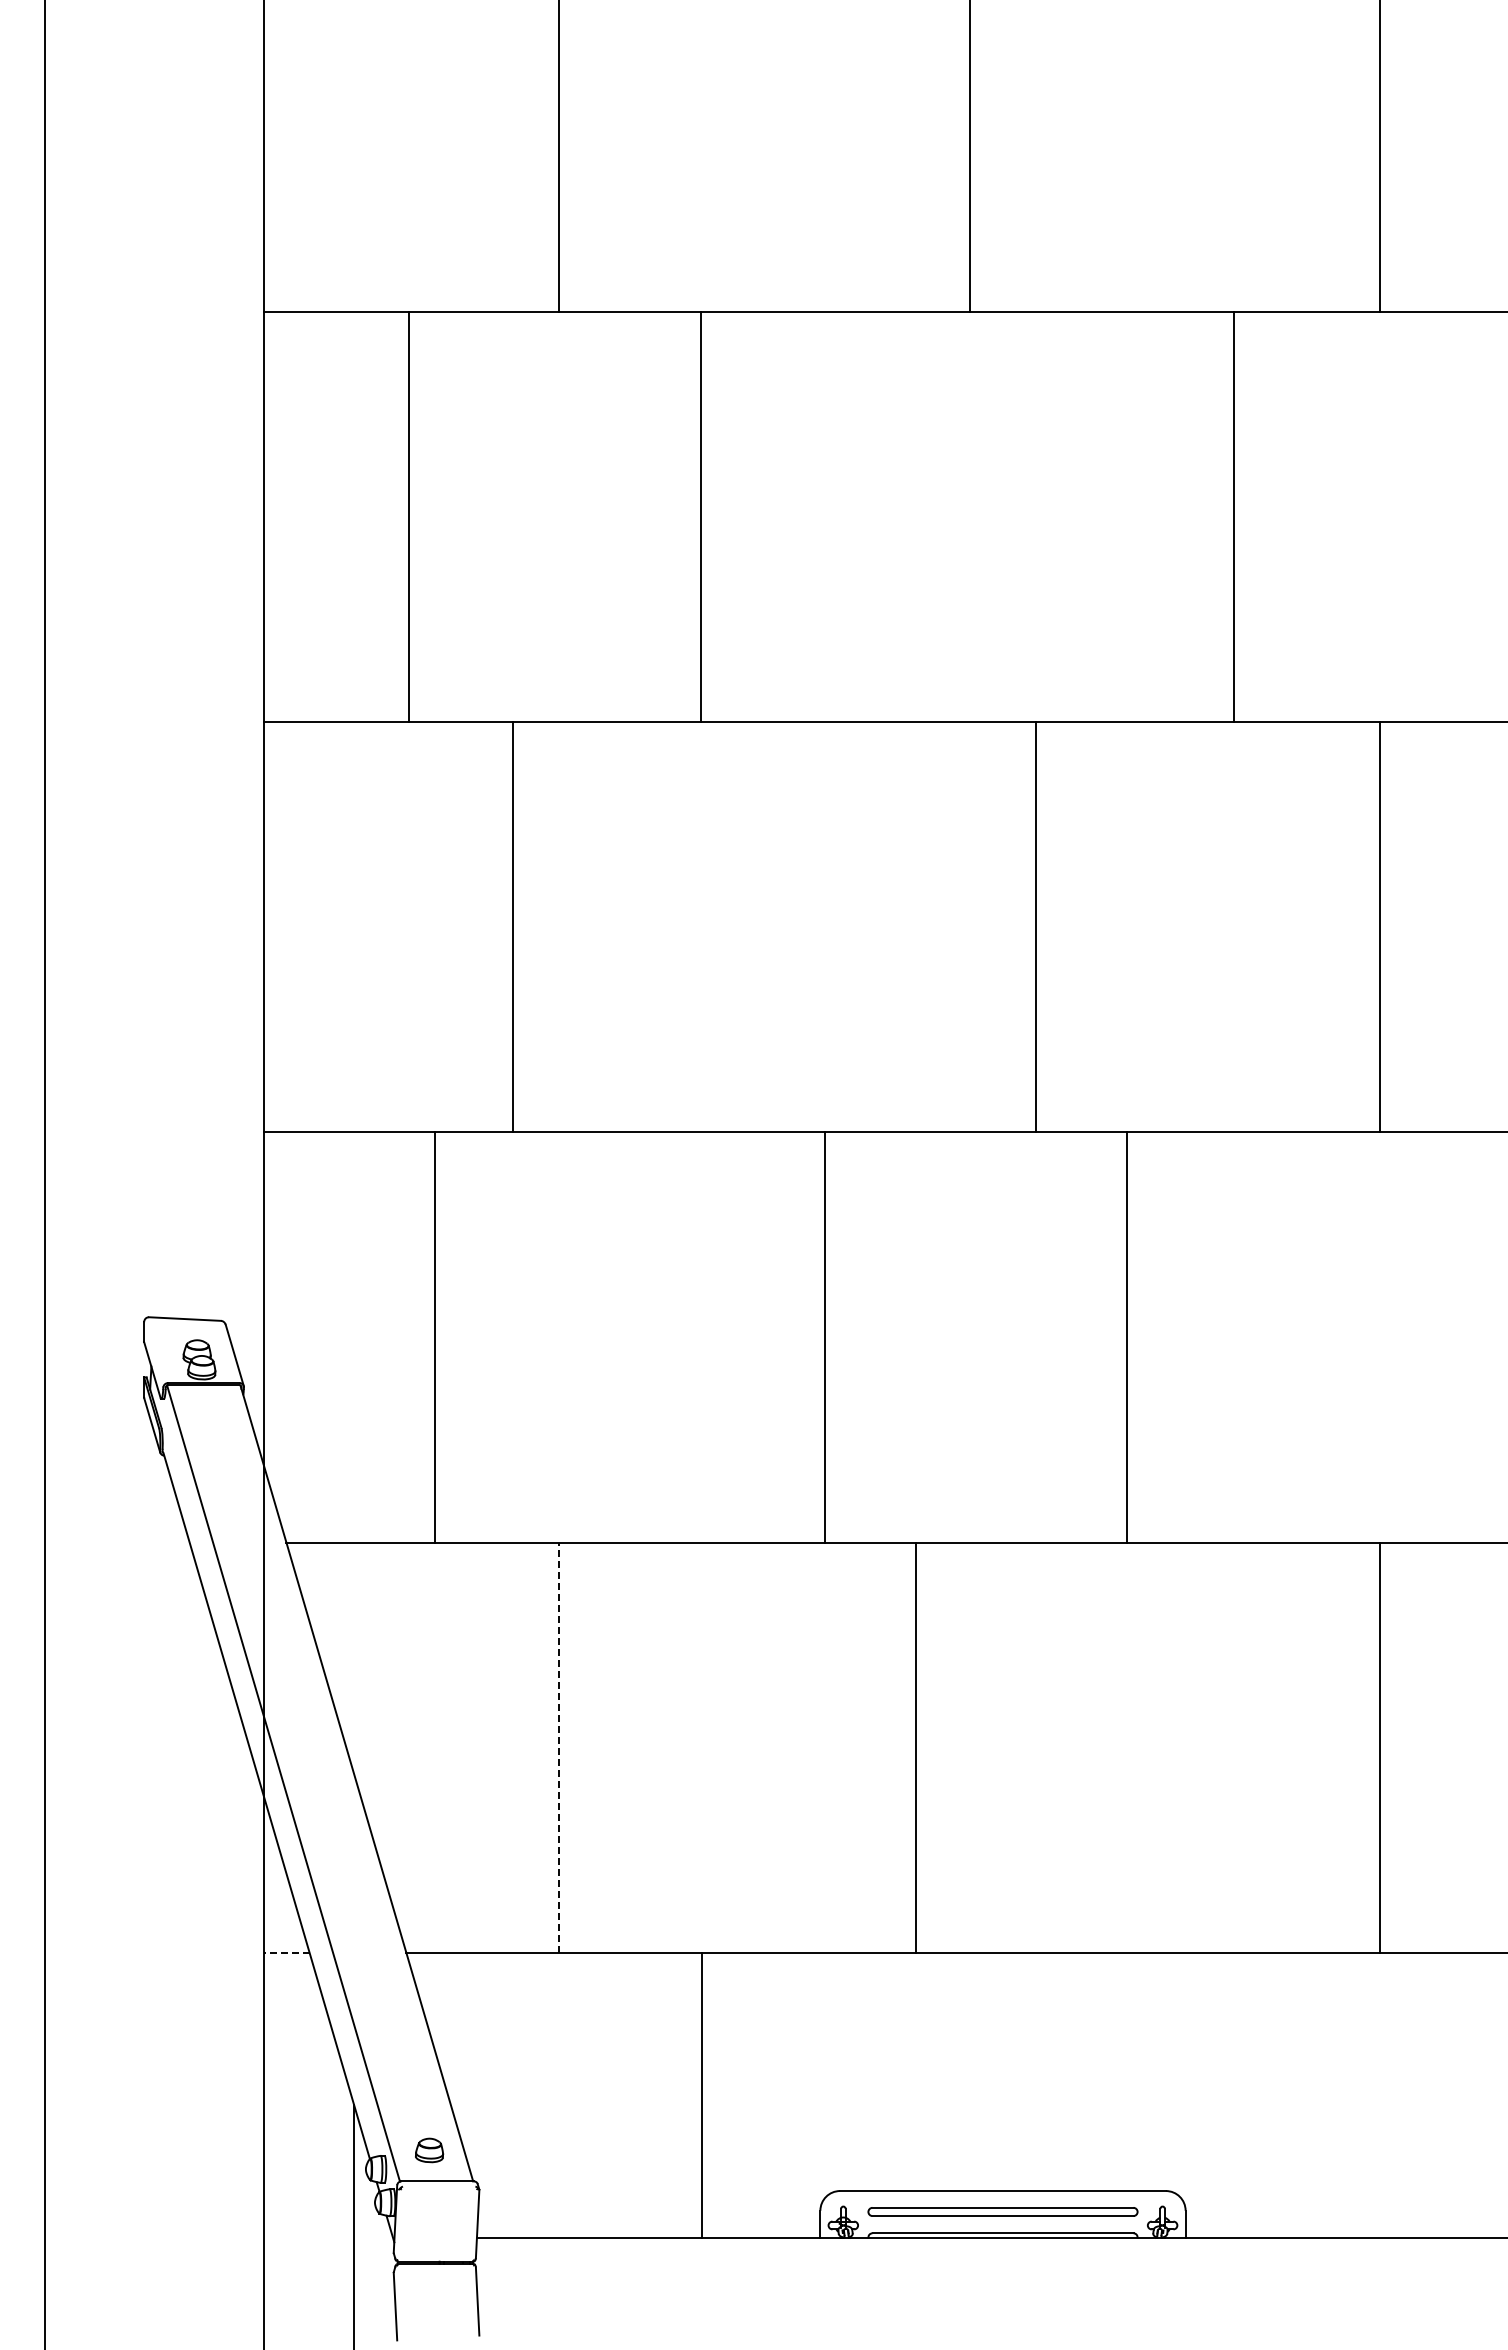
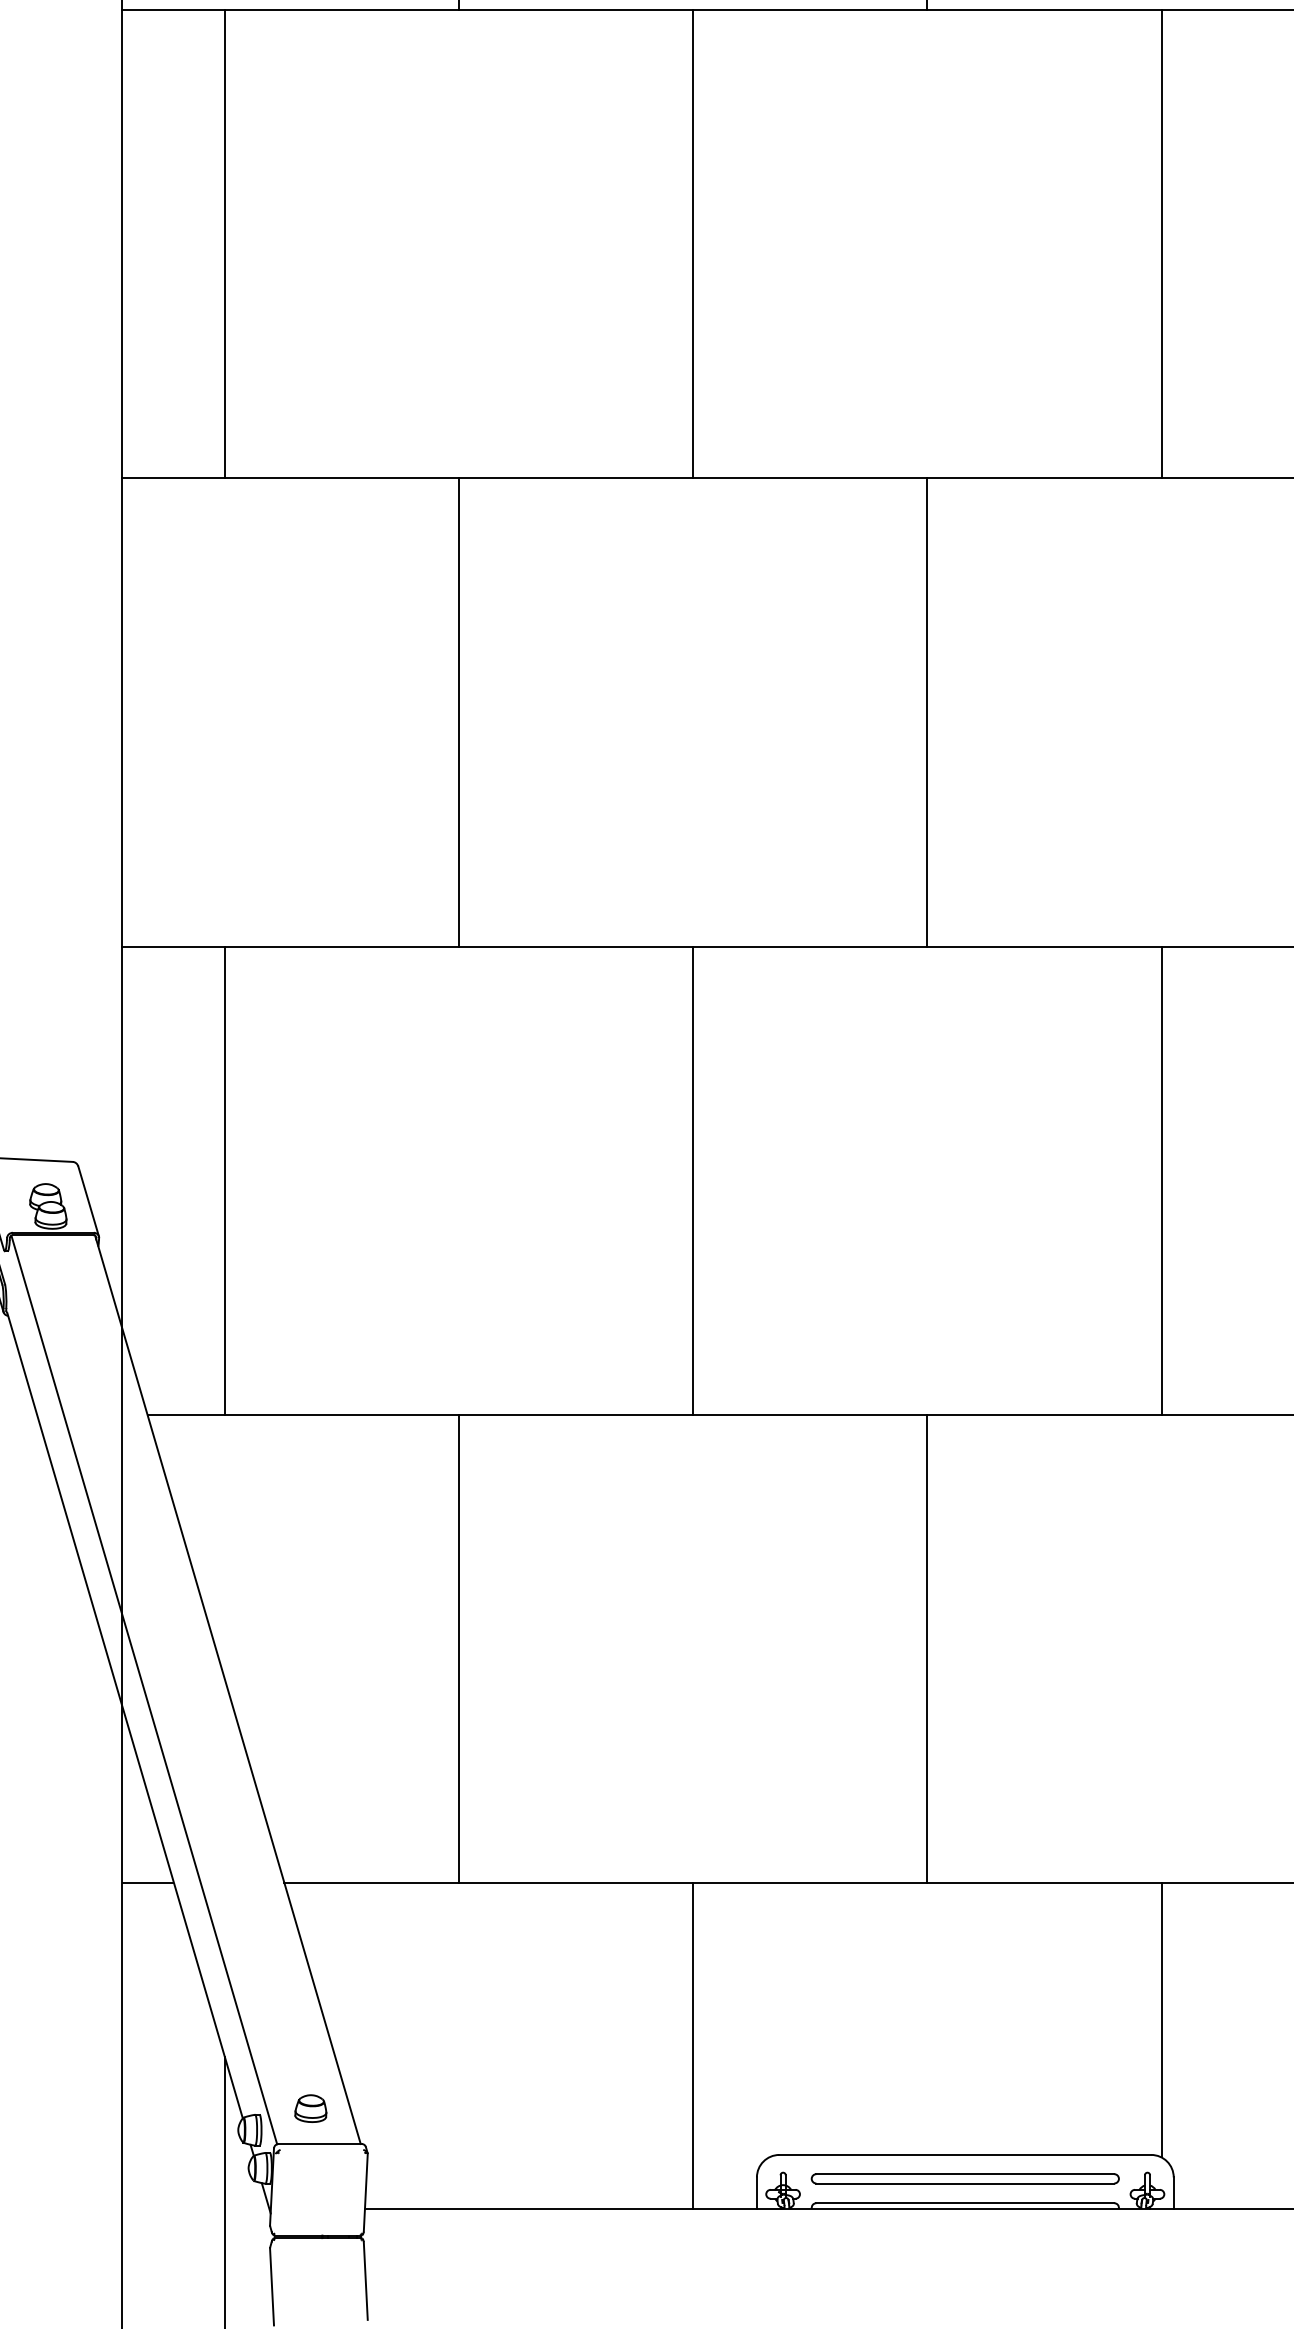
line: (409, 516) -> (225, 243), moved
line: (700, 516) -> (693, 243), moved
line: (1233, 516) -> (1161, 243), moved
line: (513, 926) -> (459, 711), moved
line: (1035, 926) -> (927, 711), moved
line: (435, 1337) -> (225, 1180), moved
line: (824, 1337) -> (693, 1180), moved
line: (1126, 1337) -> (1161, 1180), moved
line: (559, 1747) -> (459, 1648), dashed -> solid
line: (915, 1747) -> (927, 1648), moved
line: (287, 1953) -> (148, 1883), dashed -> solid
line: (1174, 2073) -> (1161, 2020), added
line: (701, 2095) -> (693, 2045), moved

